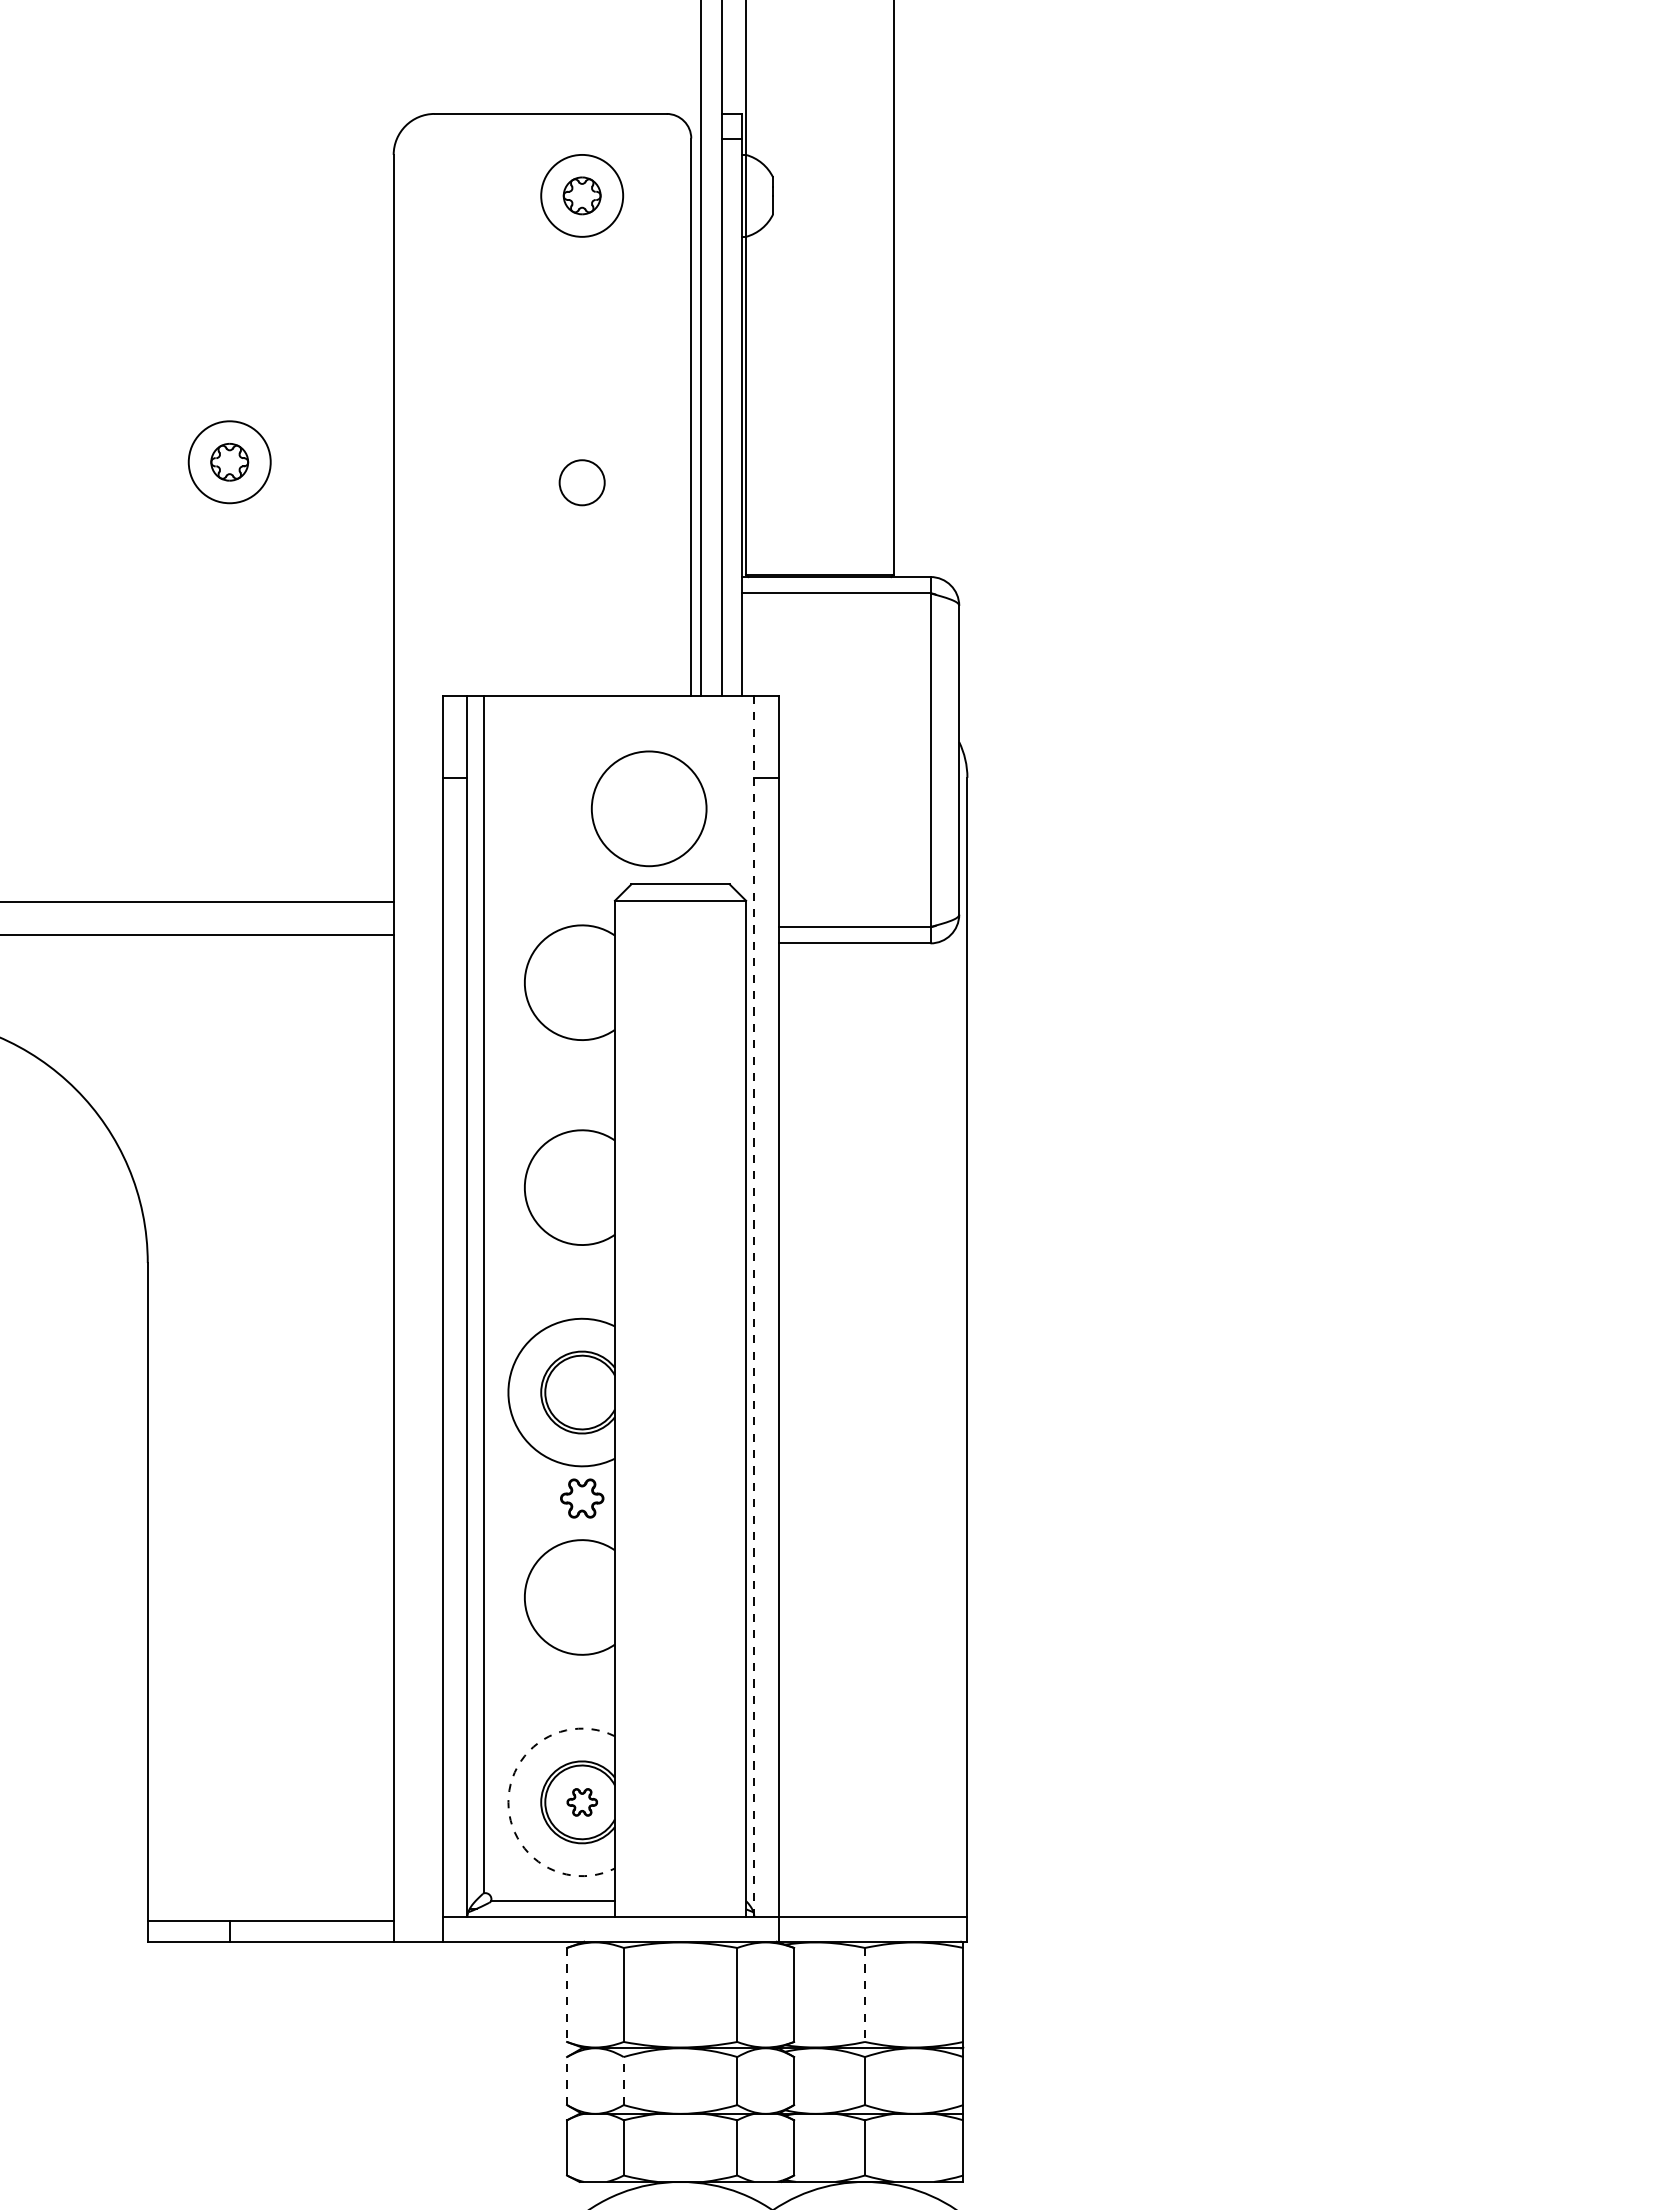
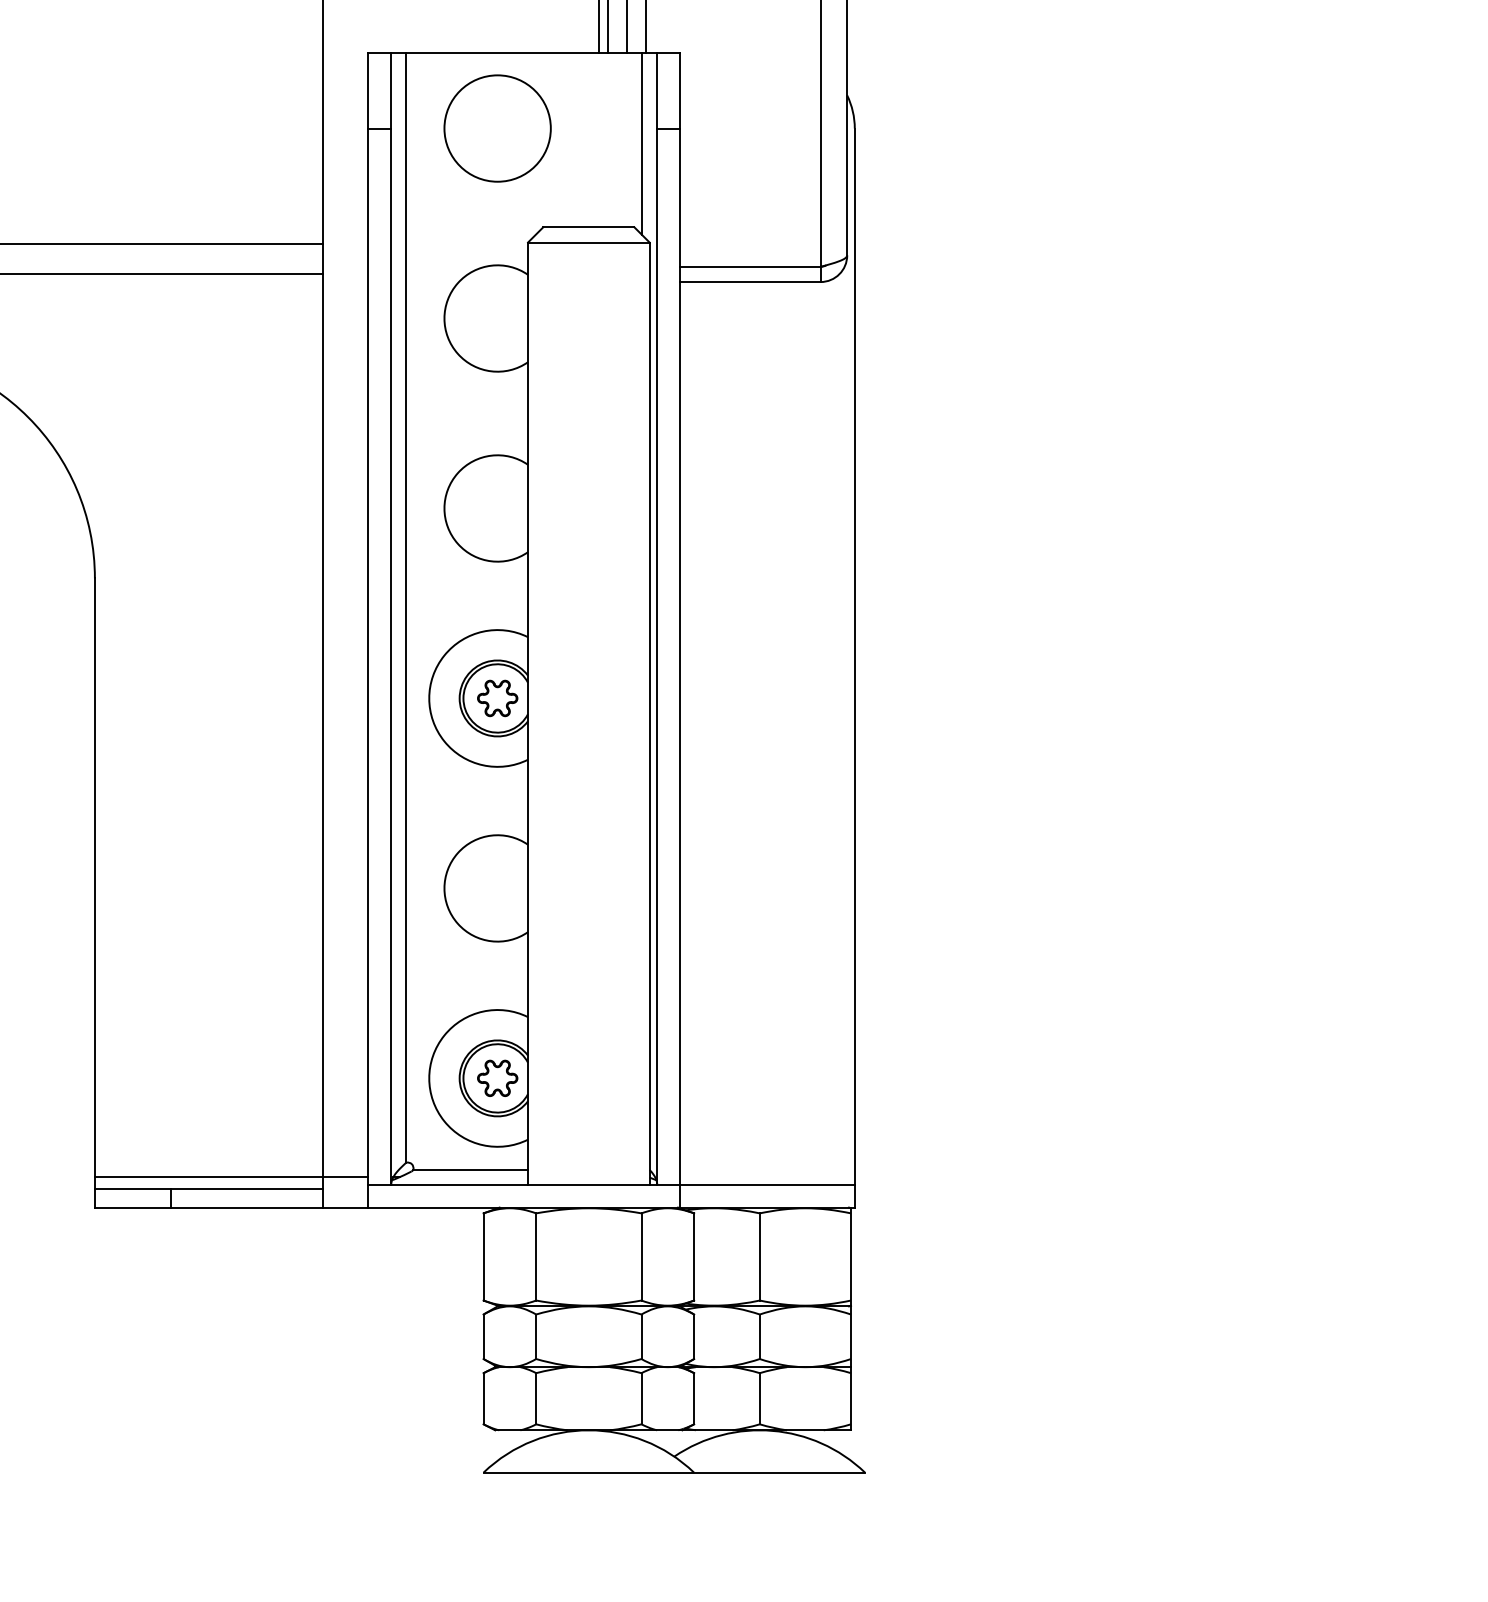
line: (737, 793) -> (641, 143), added
circle: (648, 808) -> (497, 128), moved
line: (754, 1306) -> (657, 618), dashed -> solid
part: (582, 1498) -> (497, 698), moved
arc: (508, 1802) -> (429, 1078), dashed -> solid
part: (582, 1802) -> (497, 1078), size x1.43
line: (294, 1908) -> (230, 1176), added
line: (567, 1995) -> (484, 1257), dashed -> solid
line: (864, 1995) -> (759, 1257), dashed -> solid
line: (567, 2080) -> (484, 1336), dashed -> solid
line: (623, 2080) -> (535, 1336), dashed -> solid

